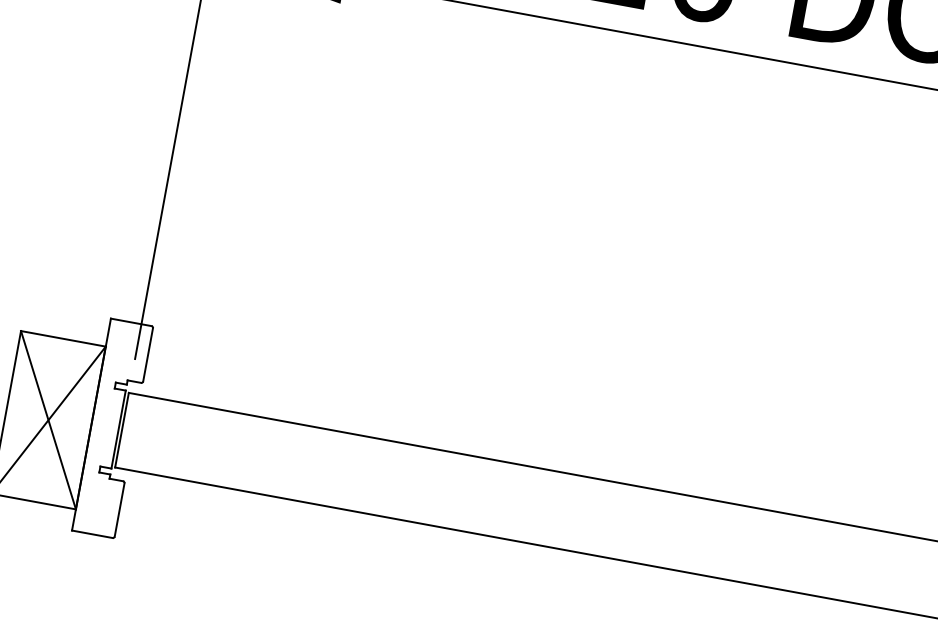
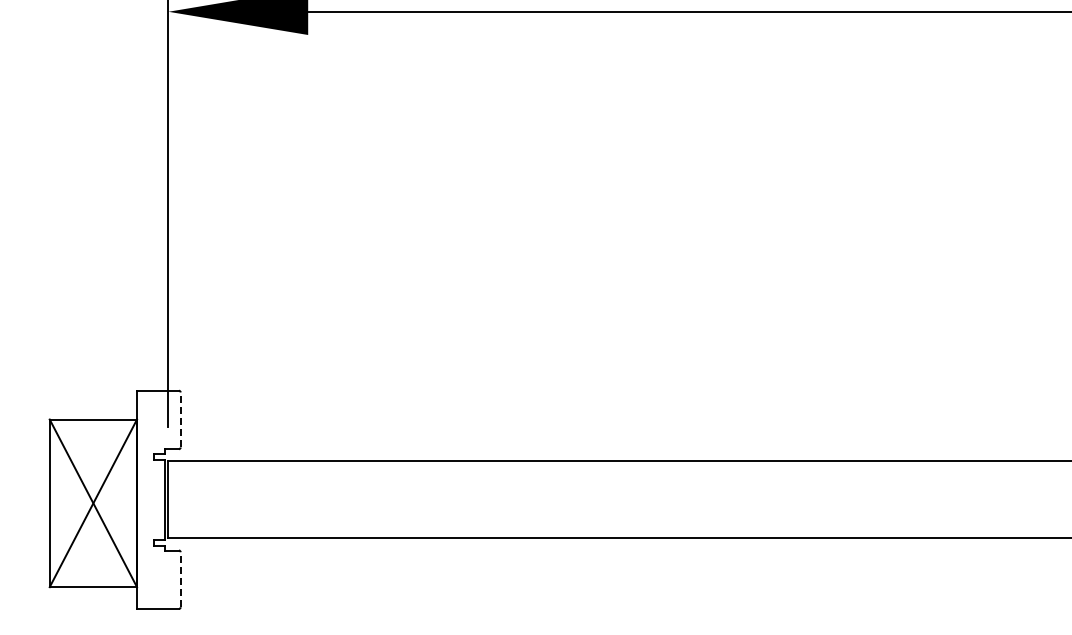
line: (148, 354) -> (180, 419), solid -> dashed
line: (119, 509) -> (180, 579), solid -> dashed

